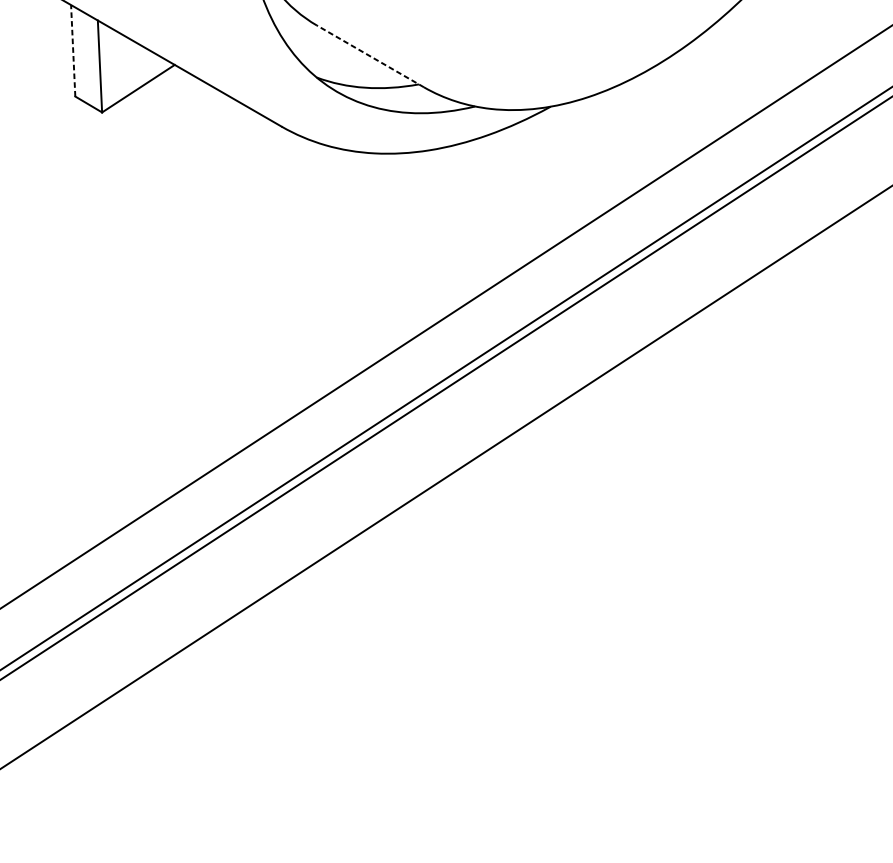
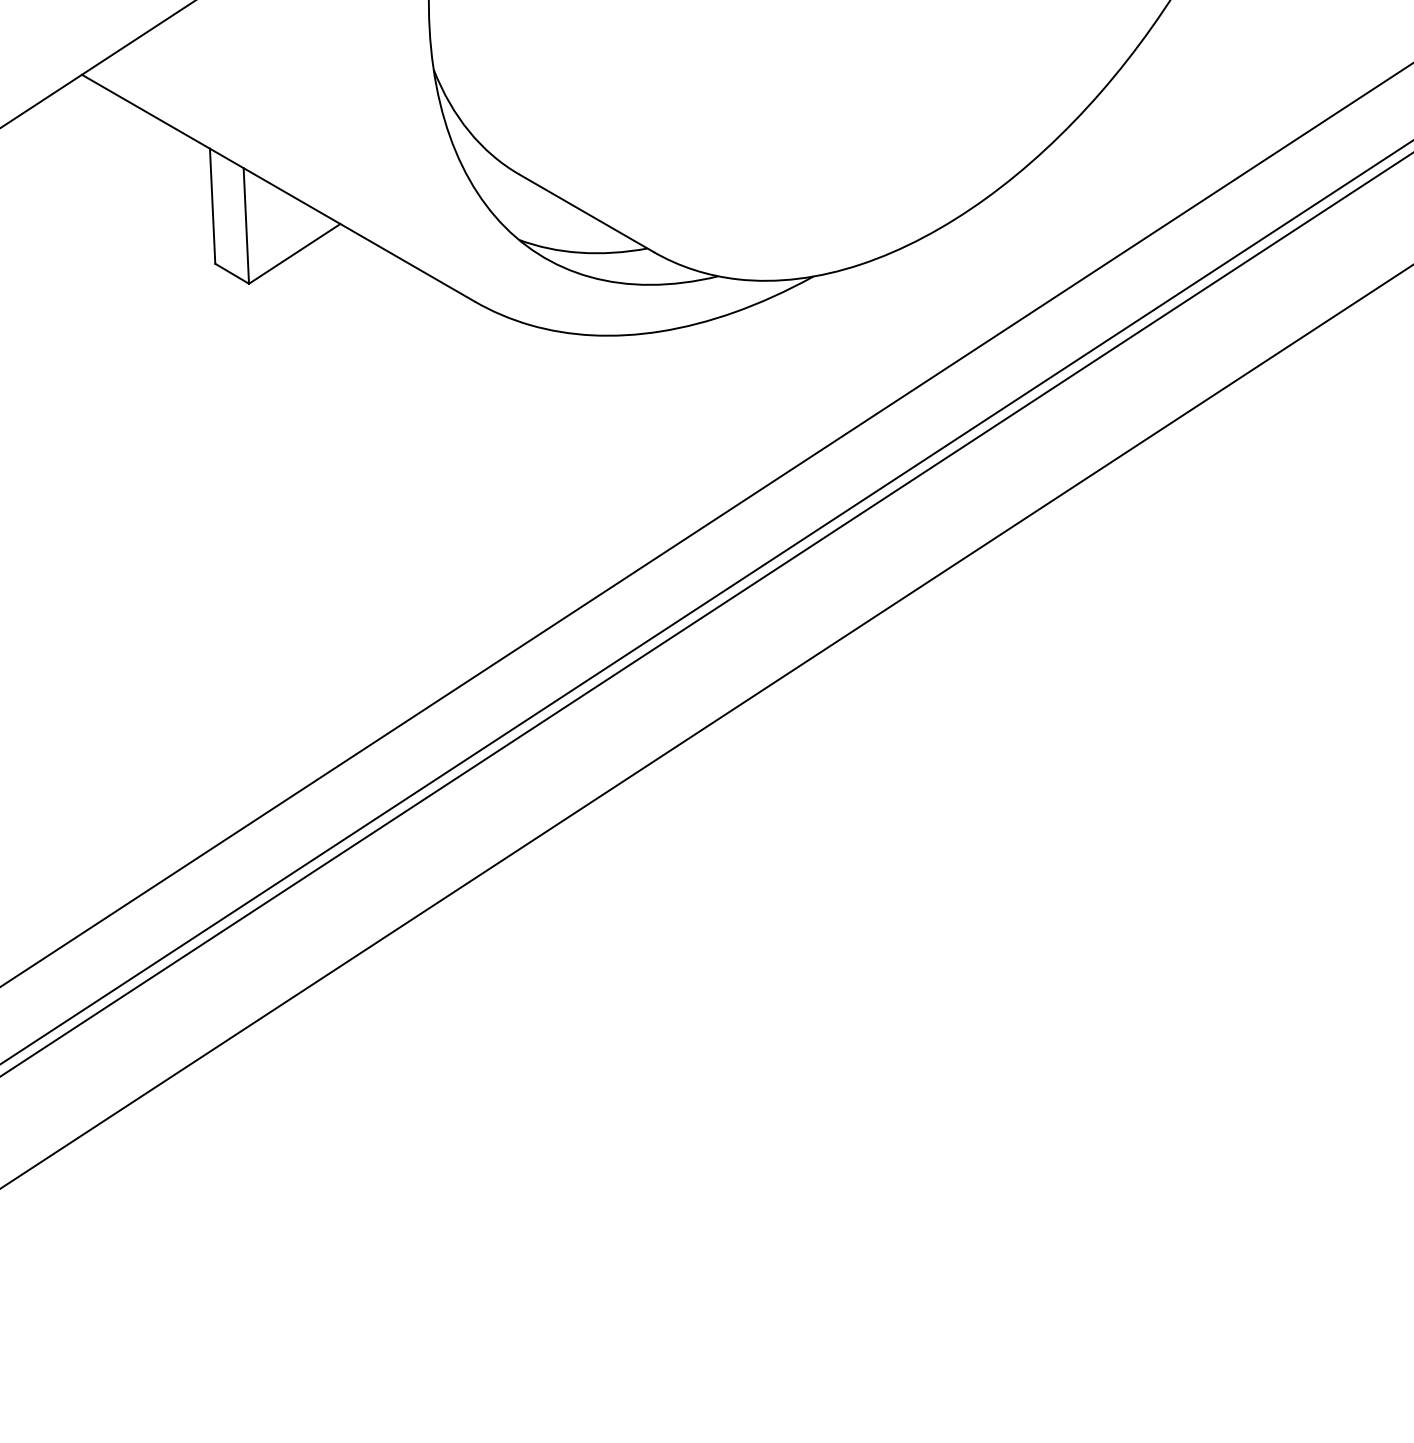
line: (73, 51) -> (212, 206), dashed -> solid
line: (370, 56) -> (586, 213), dashed -> solid

